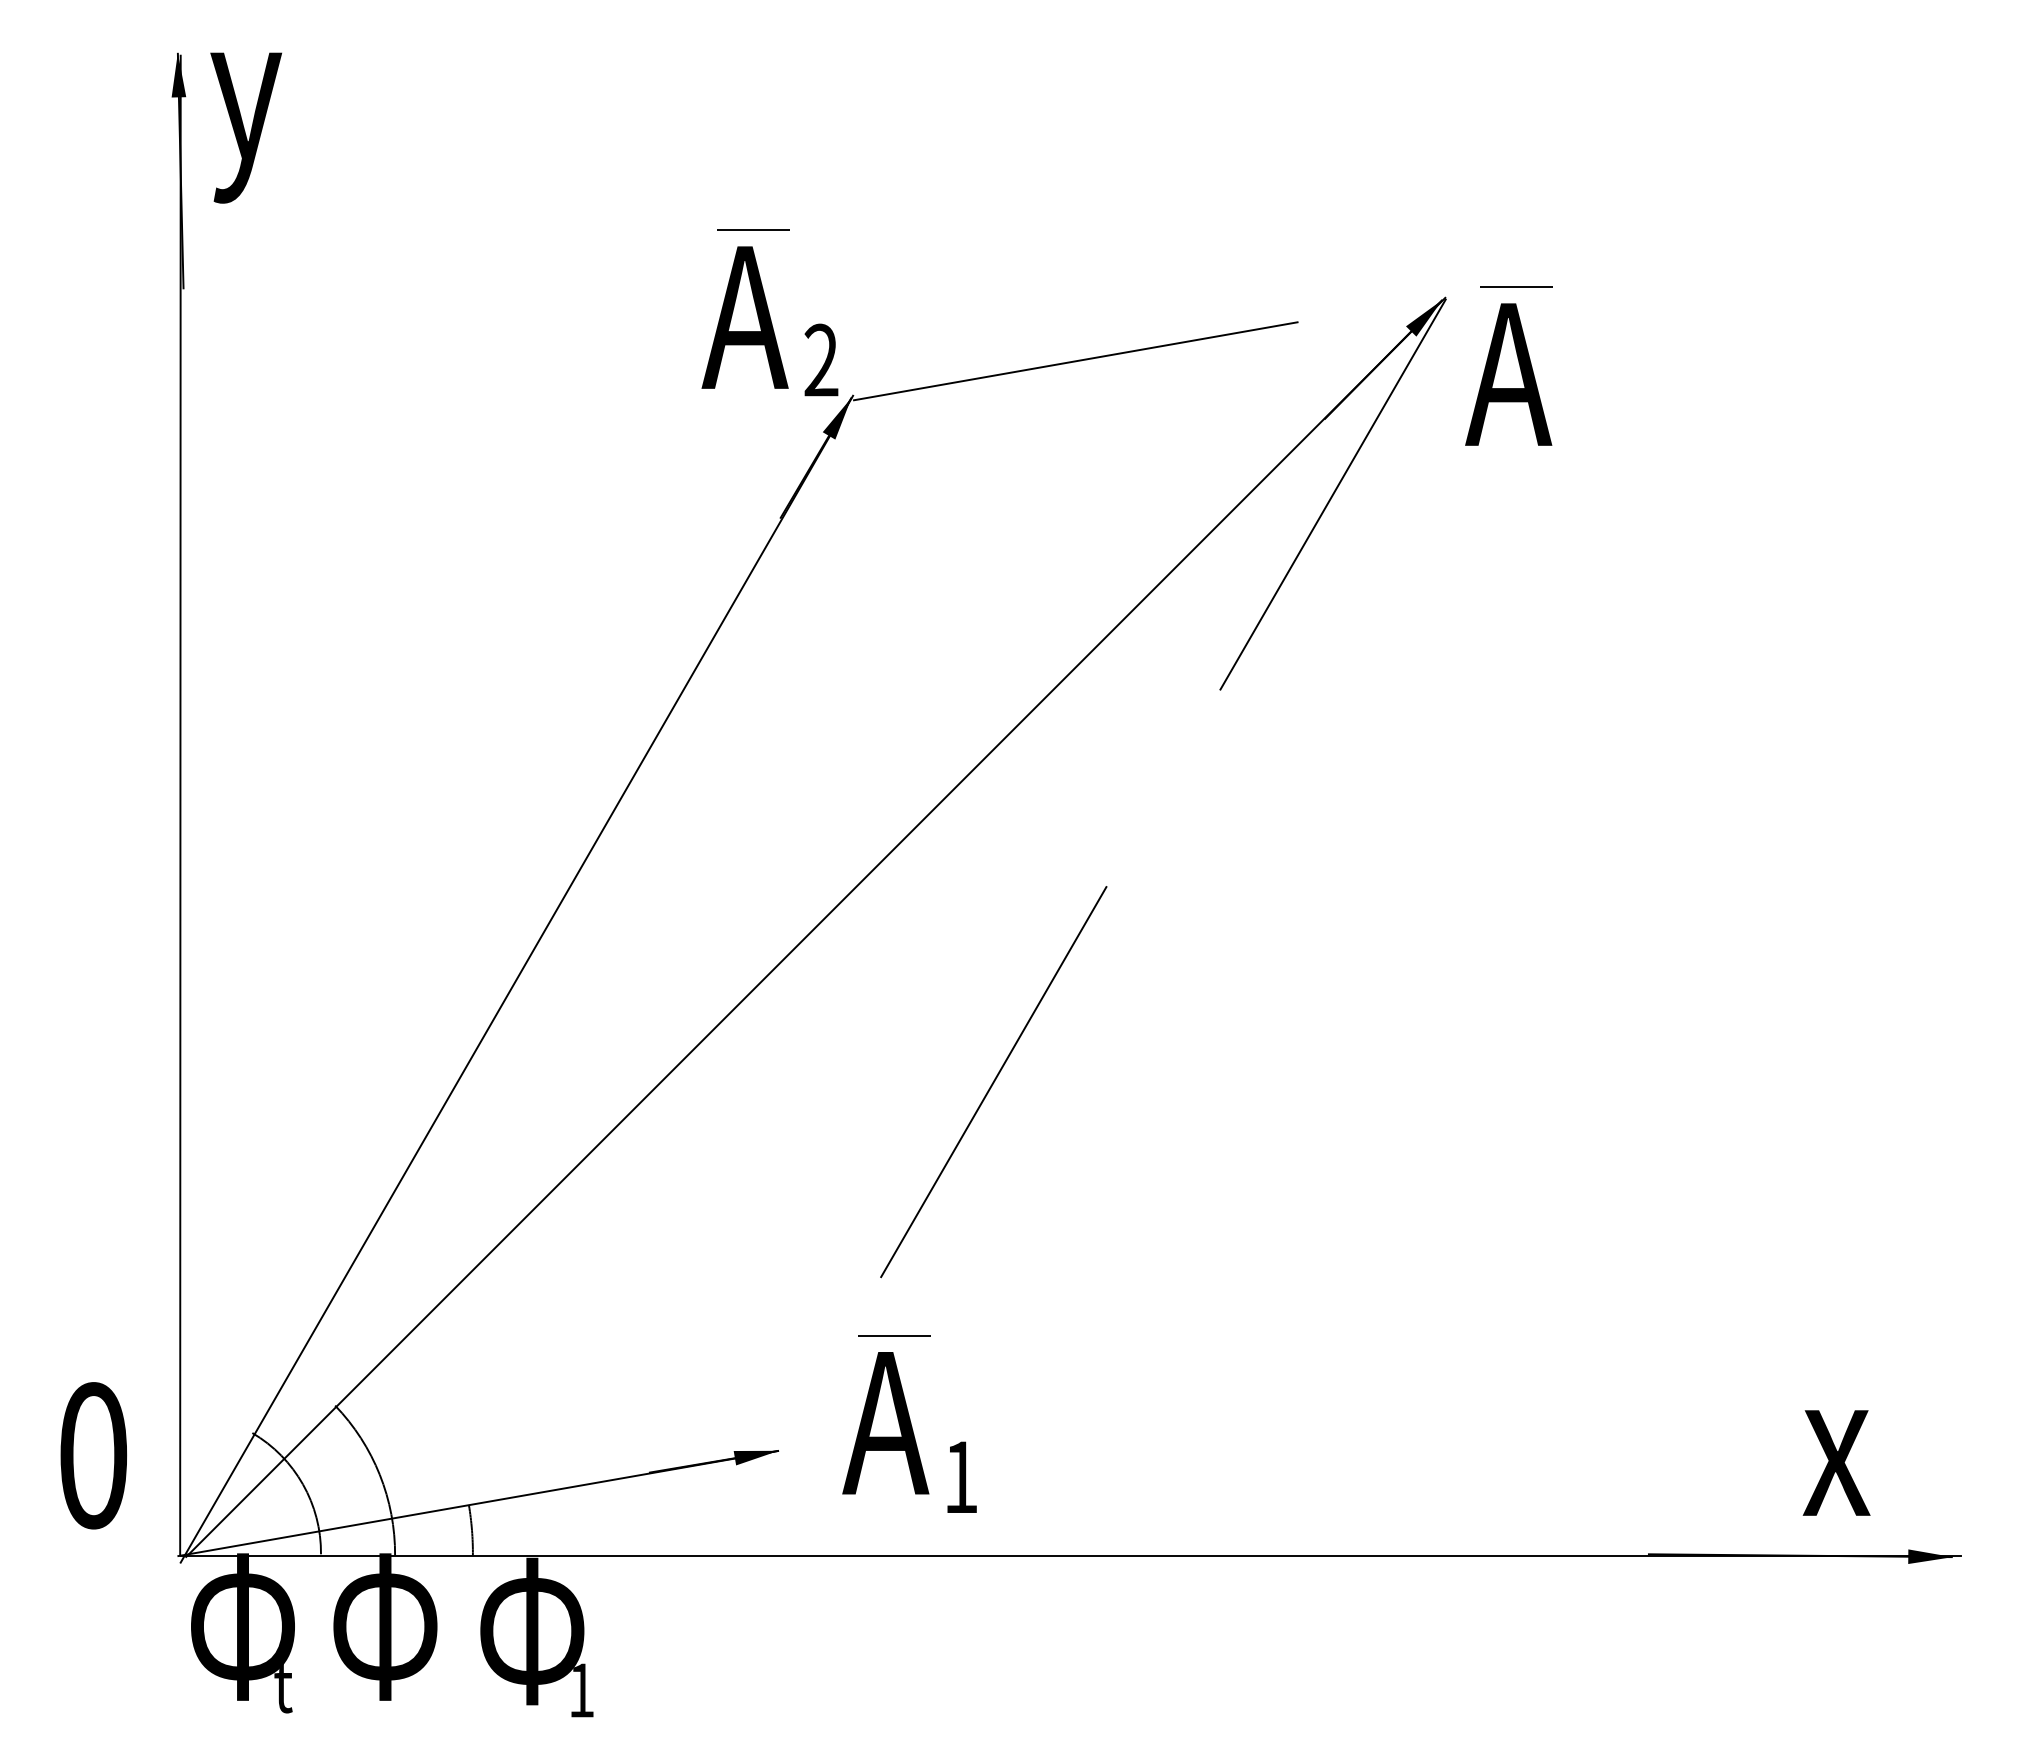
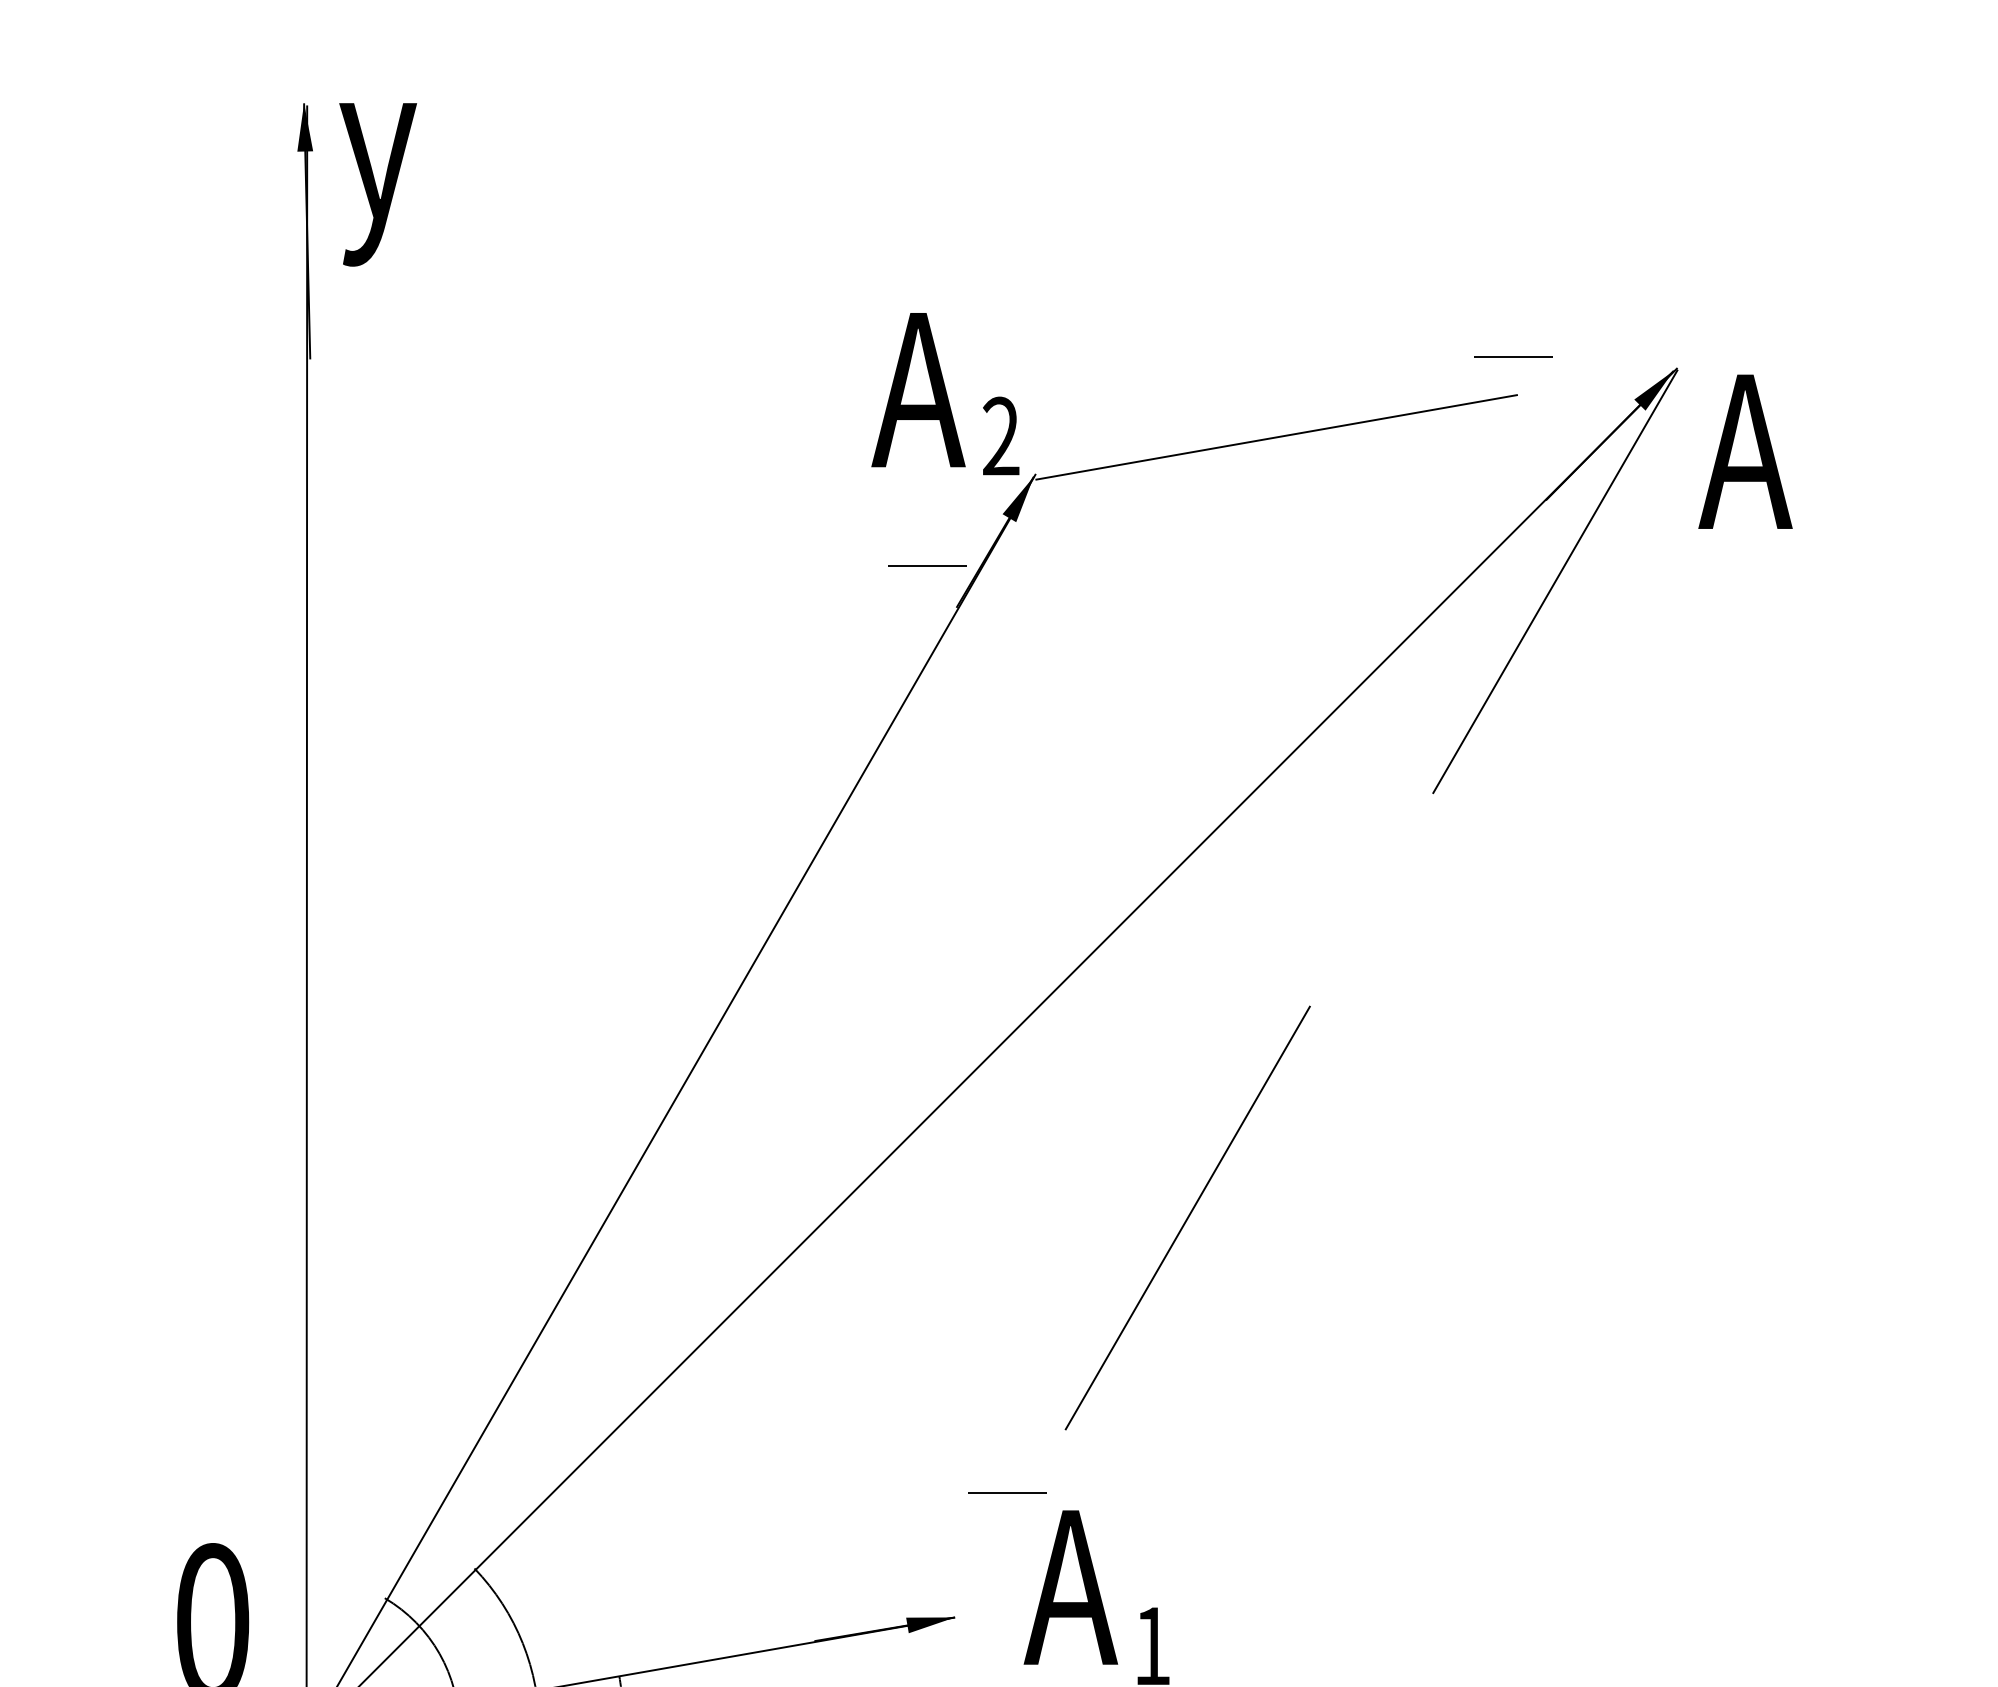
line: (753, 229) -> (927, 565), moved
line: (1516, 286) -> (1513, 356), moved
line: (894, 1335) -> (1007, 1492), moved

